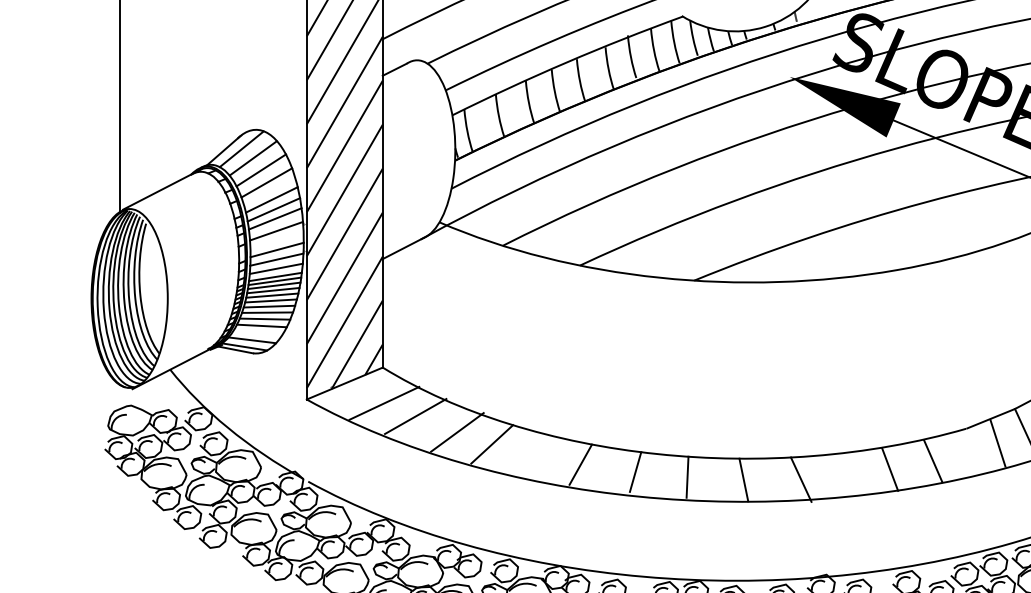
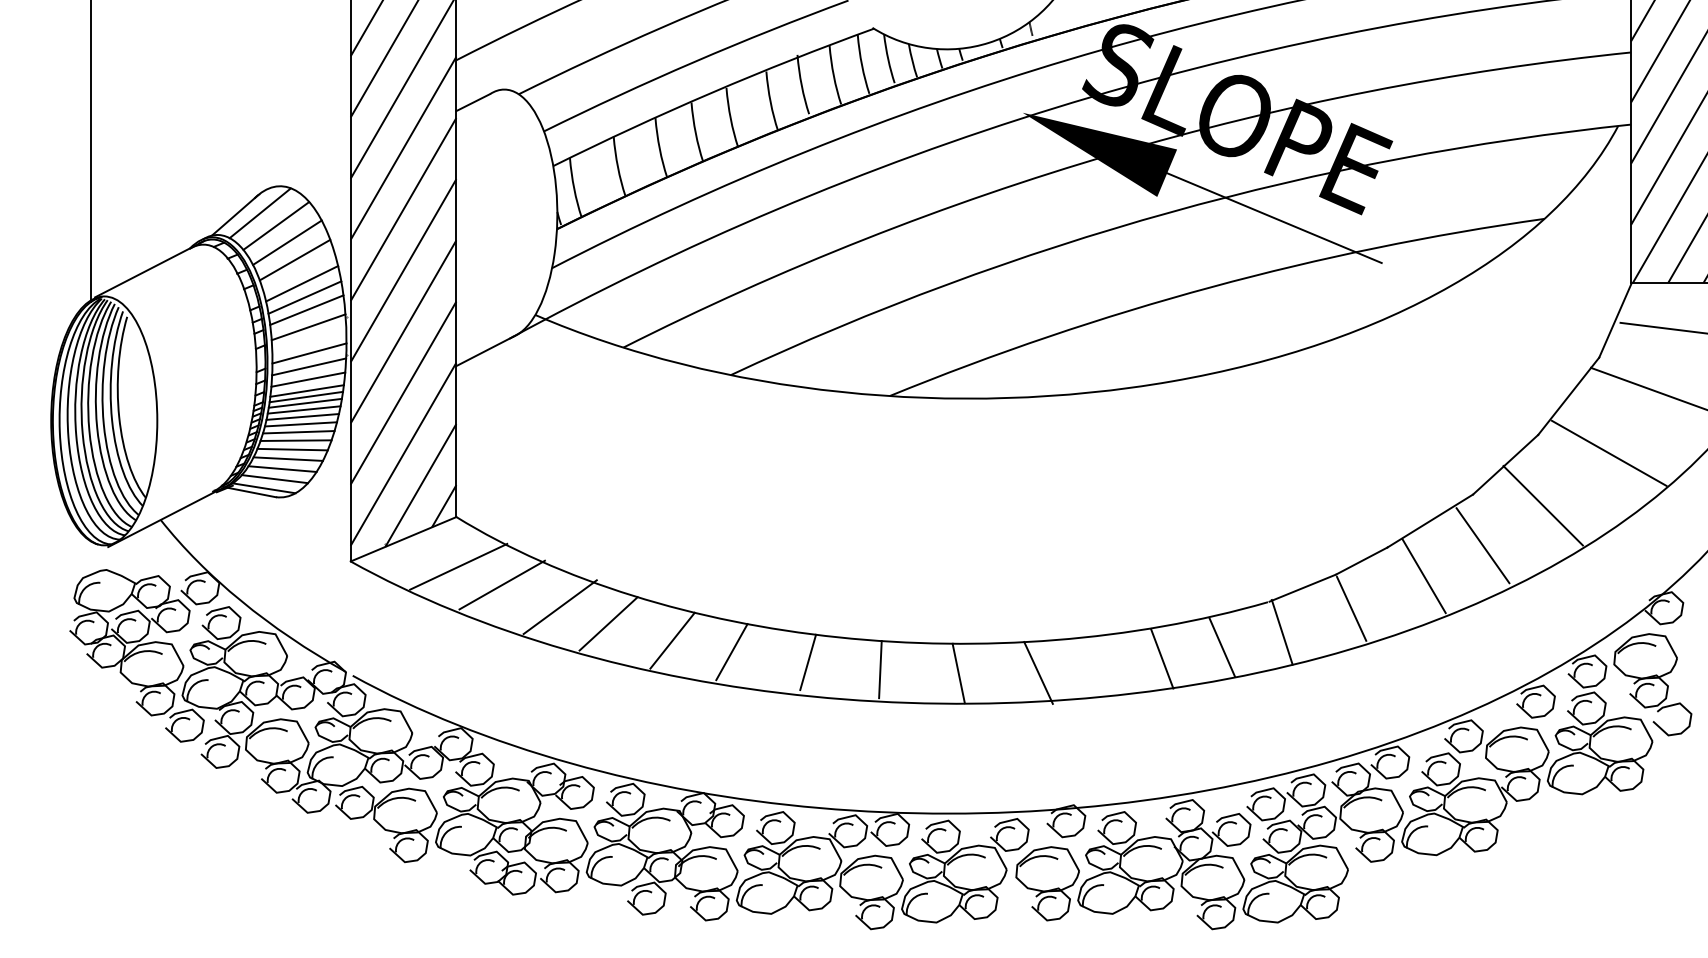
line: (257, 332) -> (282, 468), added
line: (997, 443) -> (1281, 632), moved
line: (538, 456) -> (672, 640), added

